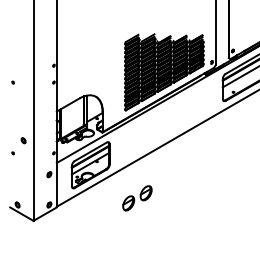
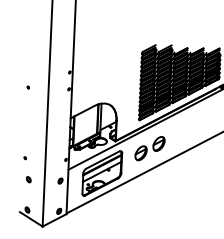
part: (23, 140) -> (28, 179), moved
part: (137, 198) -> (150, 148), moved

